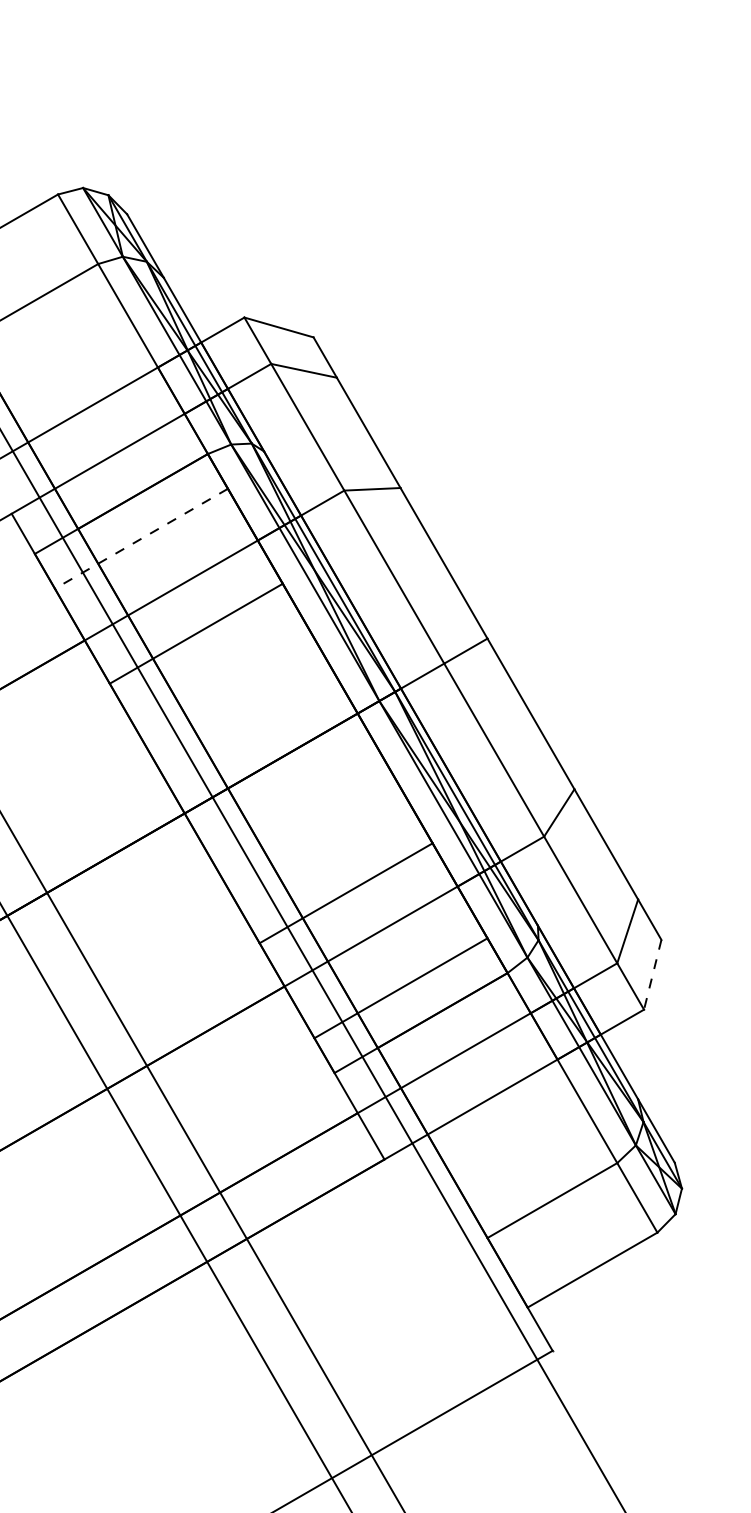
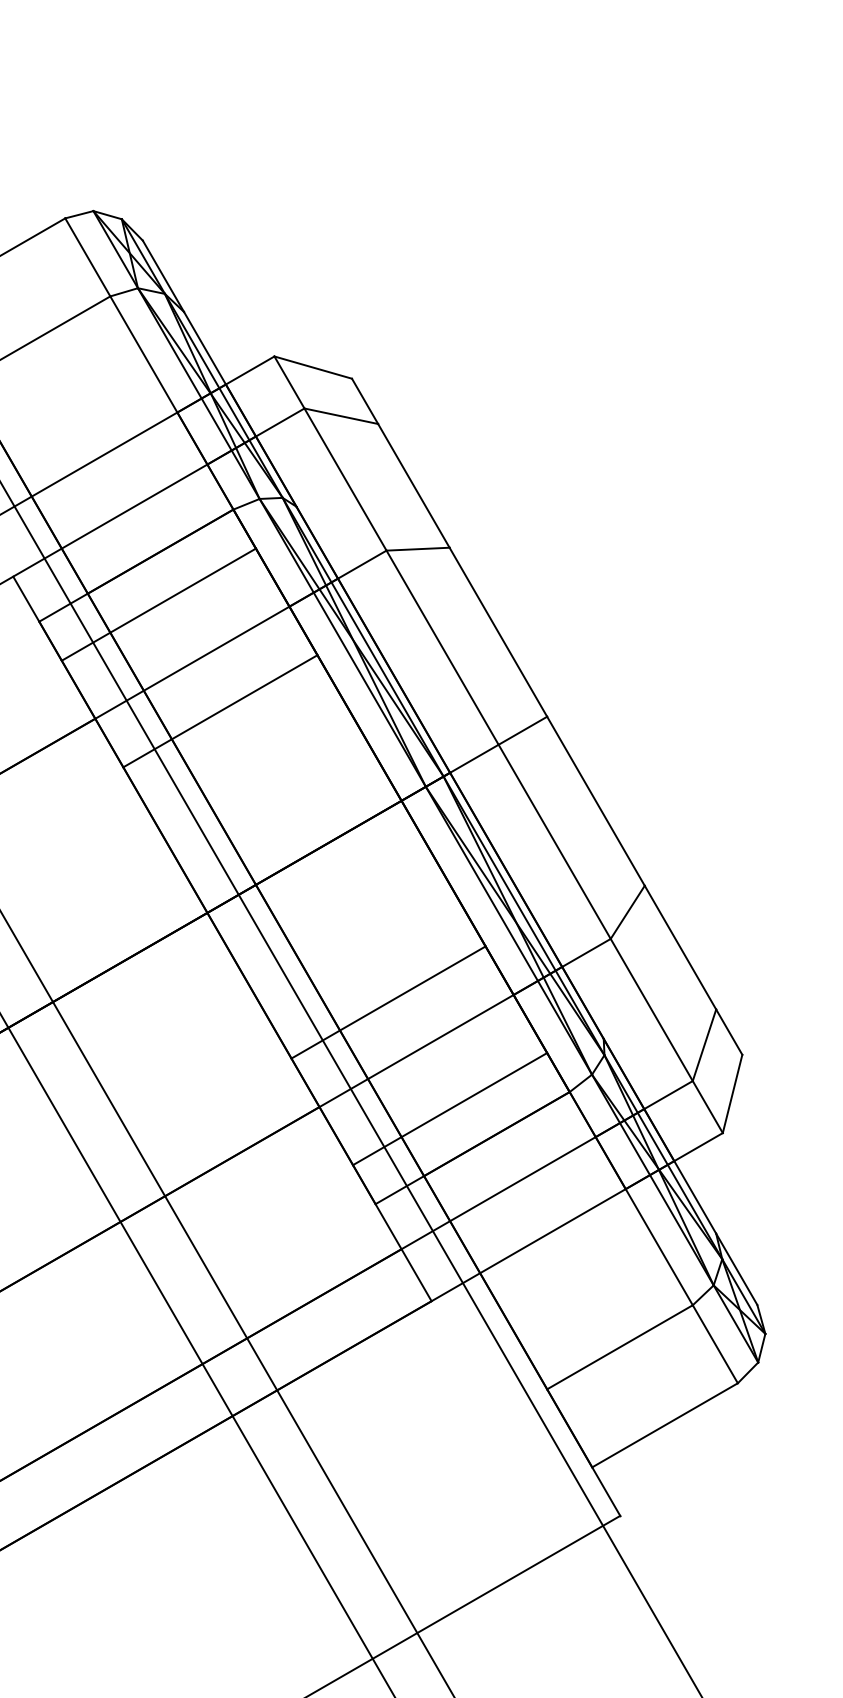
line: (141, 538) -> (158, 604), dashed -> solid
line: (652, 974) -> (732, 1093), dashed -> solid

